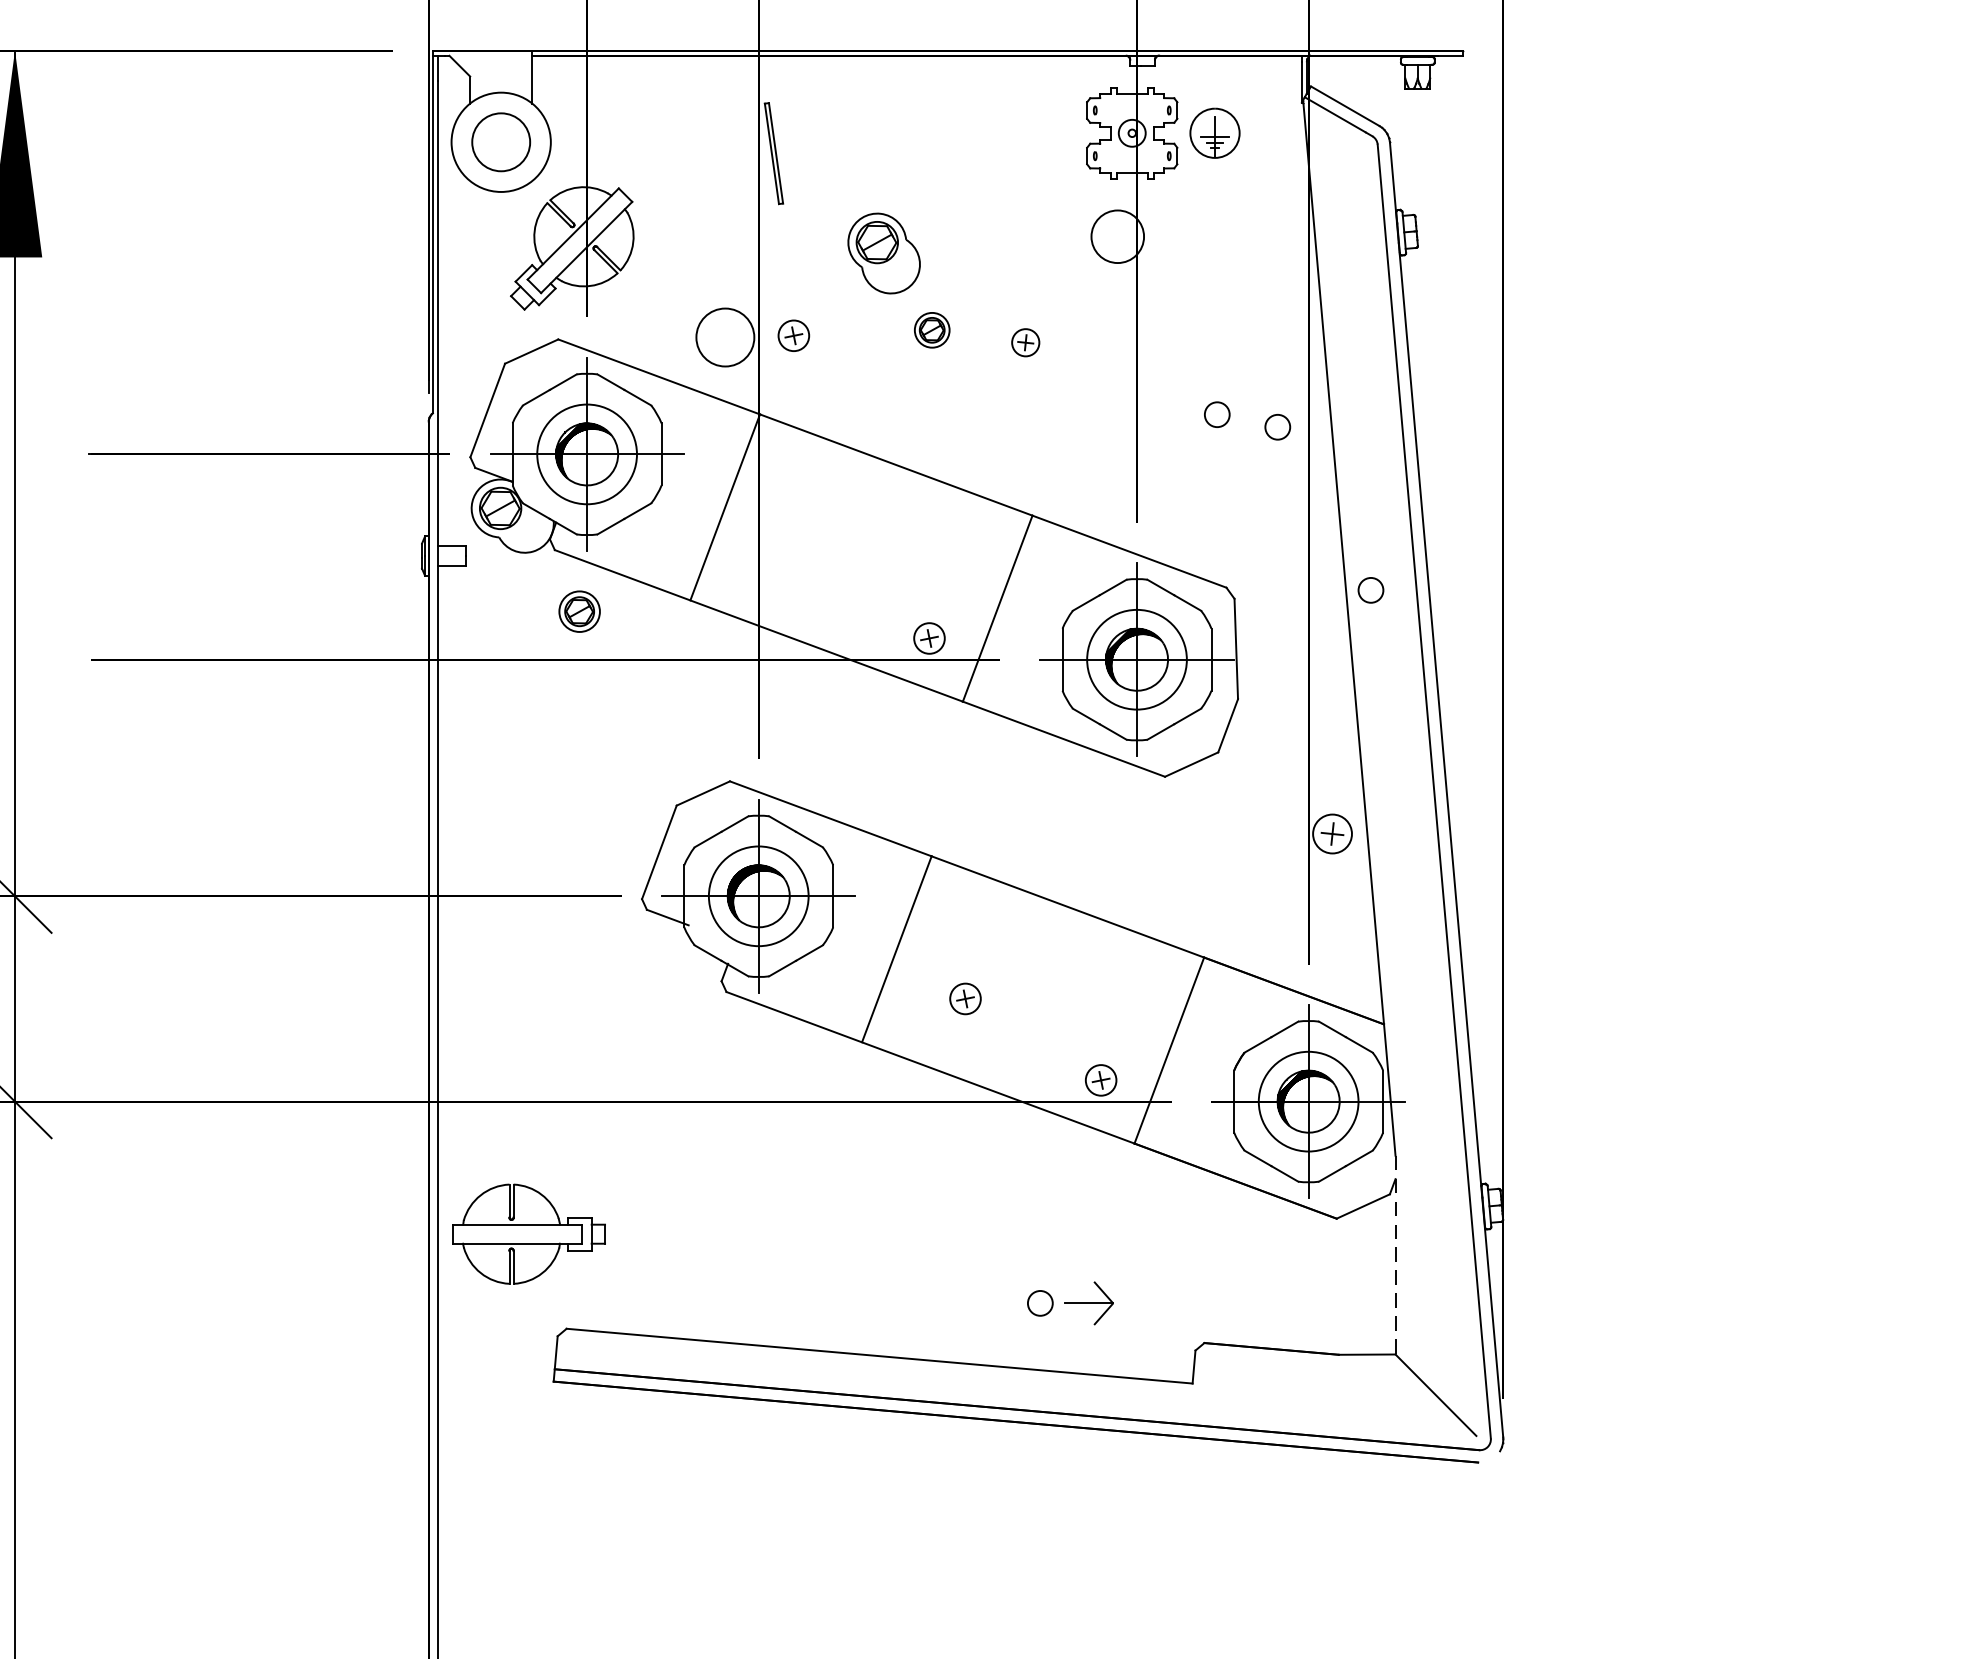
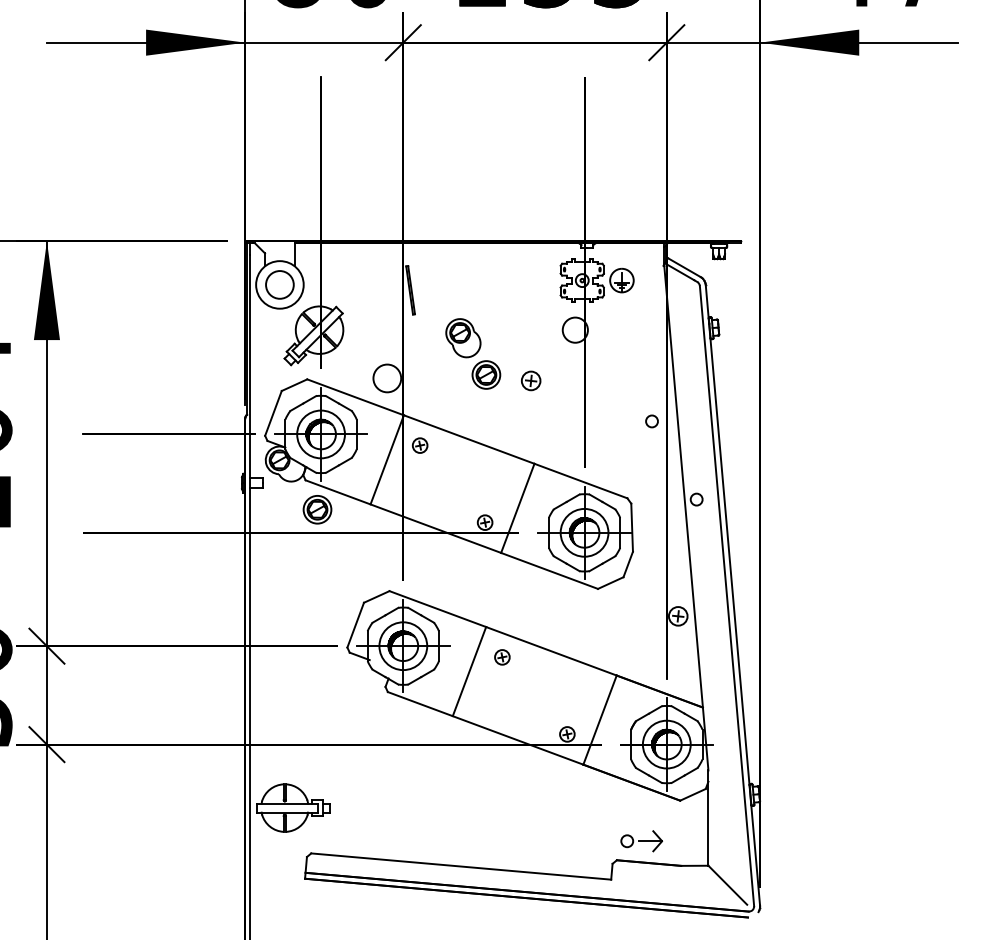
part: (932, 329) -> (486, 374), size x1.67
part: (792, 335) -> (419, 445), moved
part: (1026, 341) -> (531, 380), size x1.43
circle: (1216, 414) -> (622, 415), removed
part: (579, 611) -> (317, 509), size x1.43
part: (965, 999) -> (502, 657), moved
line: (1395, 1255) -> (708, 818), dashed -> solid
part: (1070, 1303) -> (641, 841), moved

